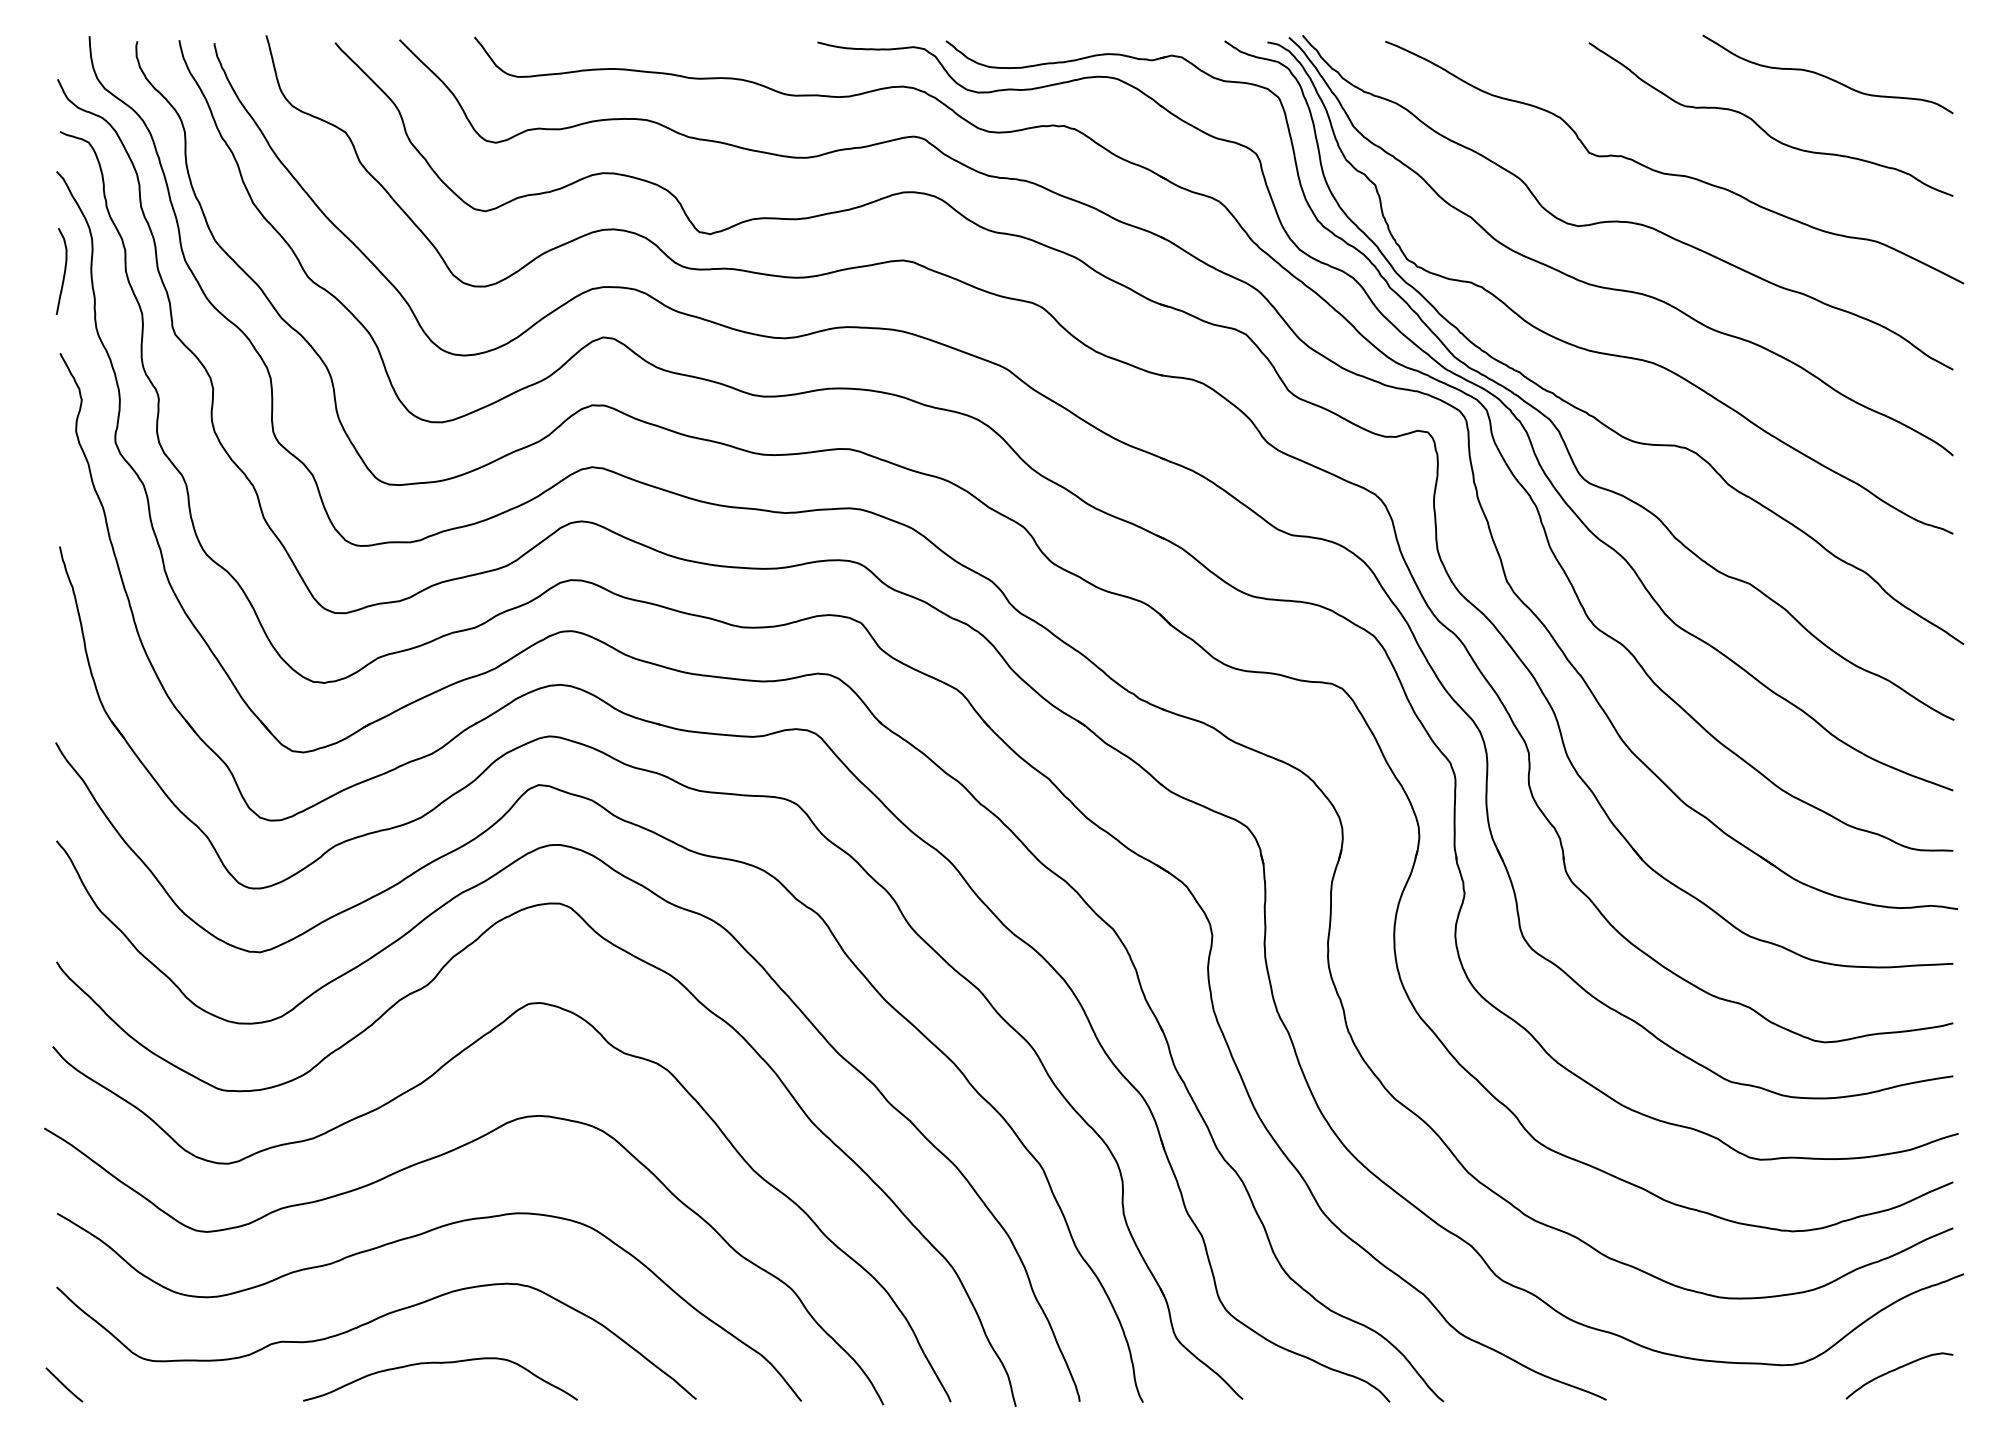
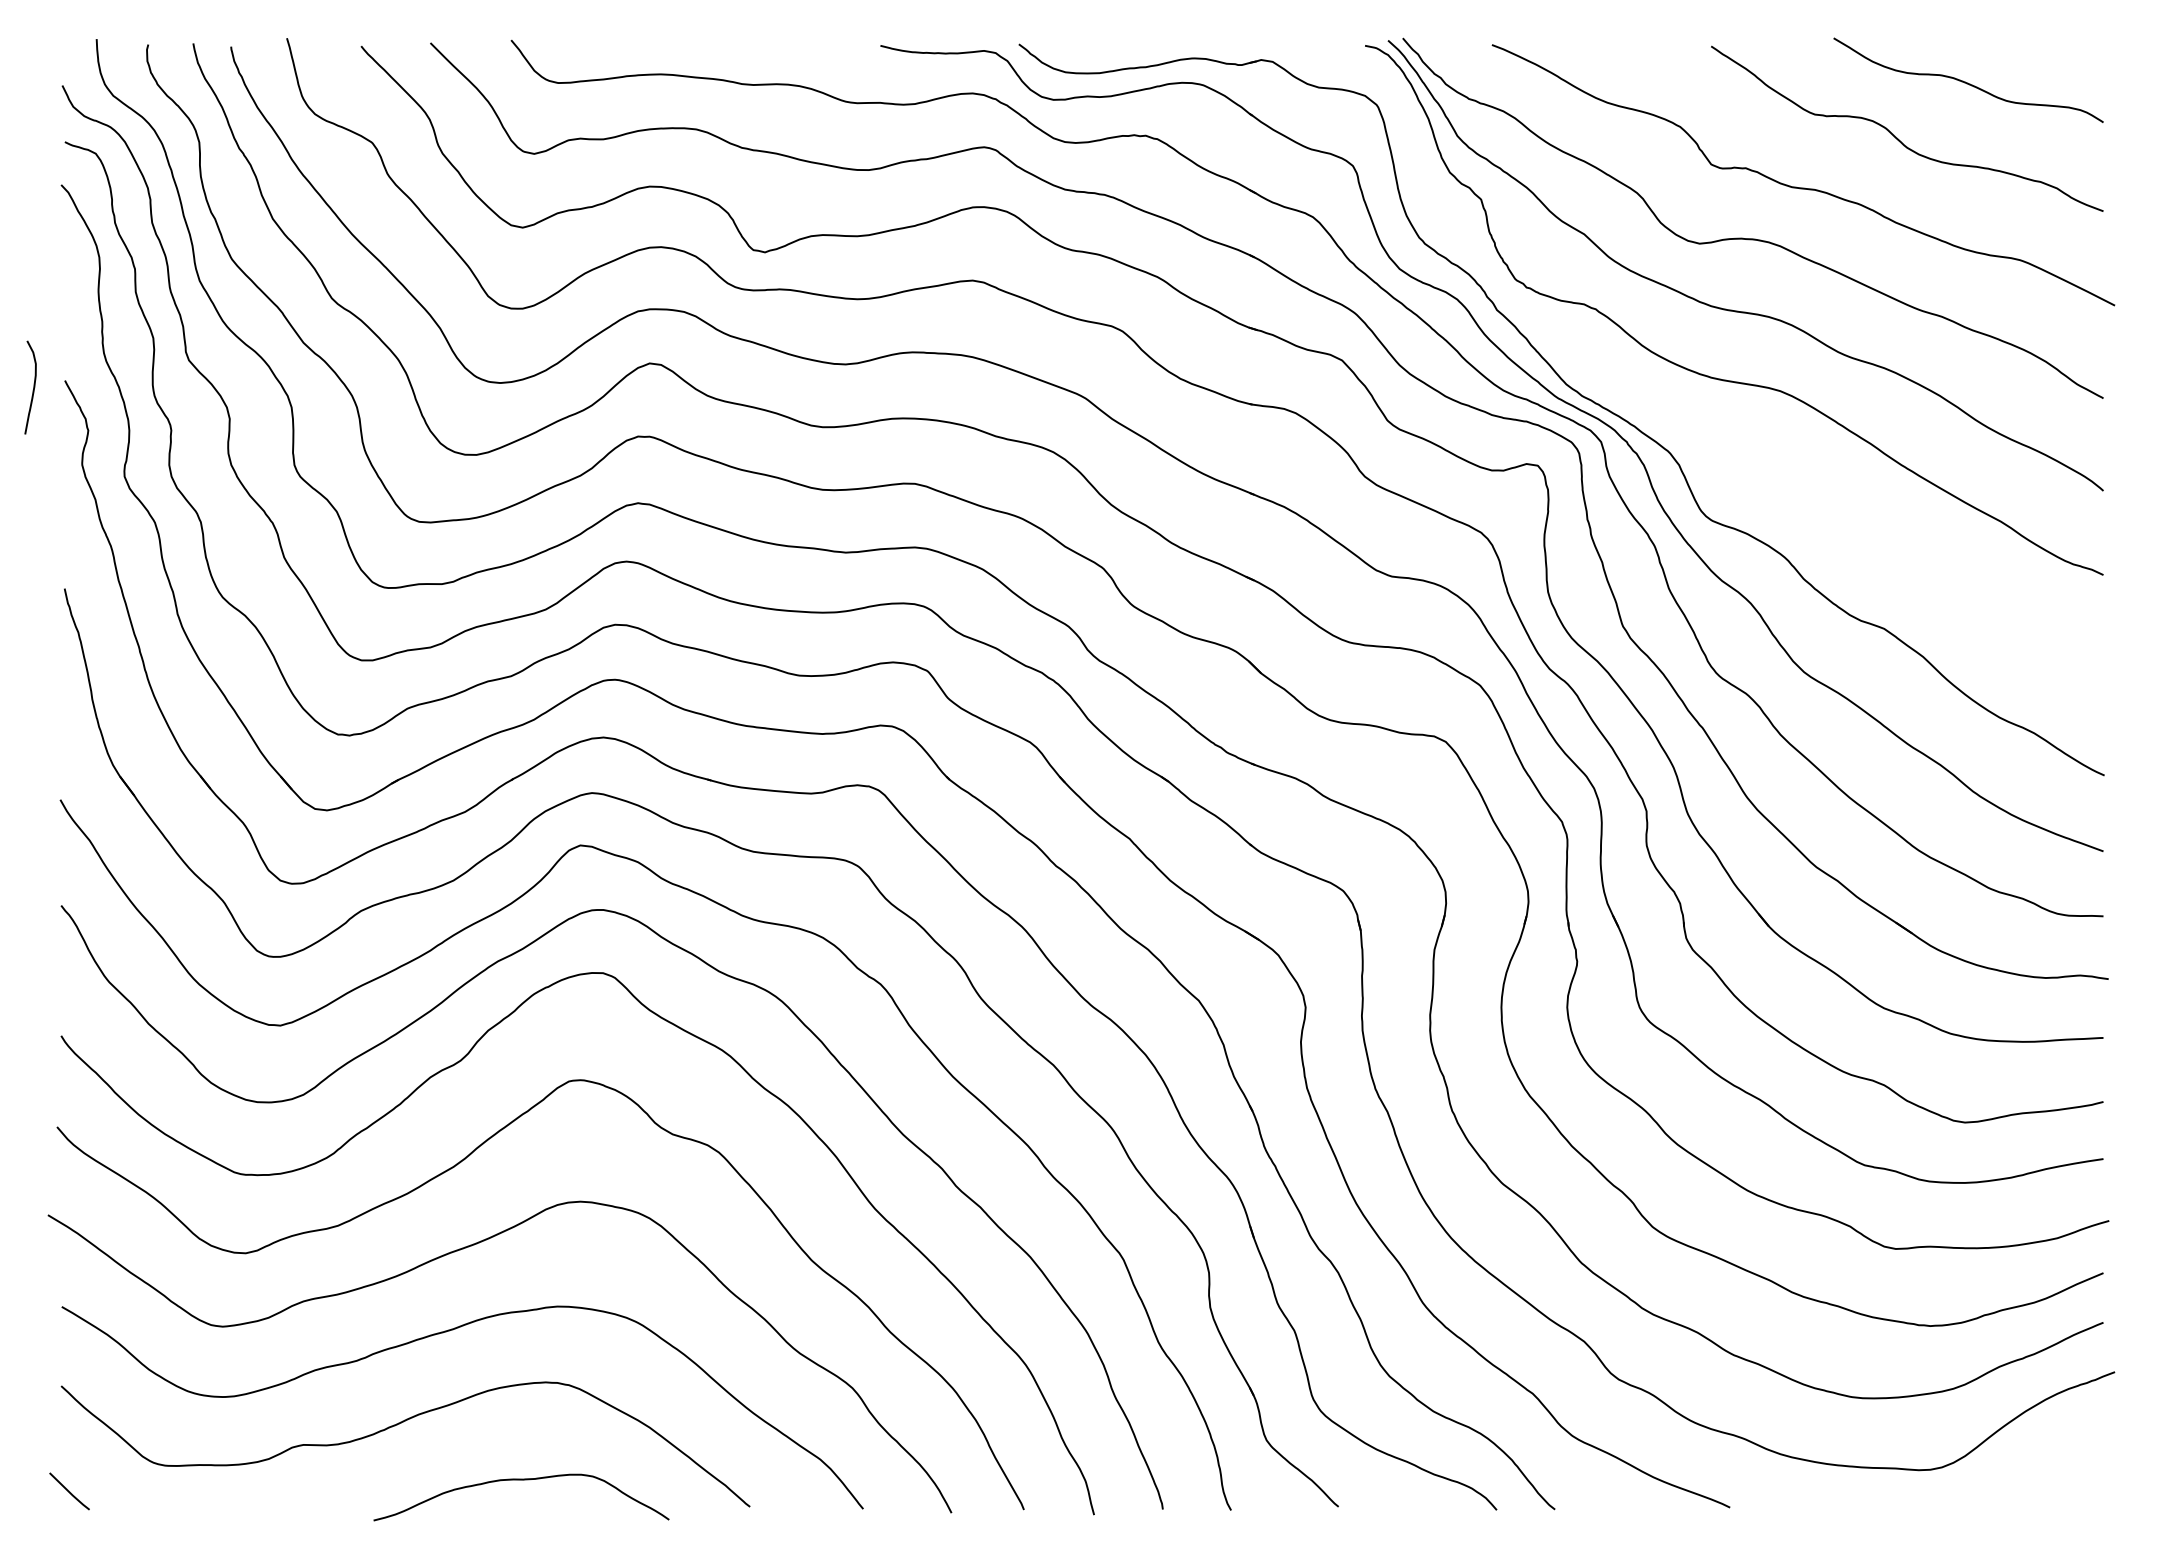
curve: (64, 271) -> (33, 387), moved
curve: (1561, 397) -> (1681, 428), removed
curve: (440, 1363) -> (521, 1480), moved
curve: (1896, 1370) -> (2042, 1475), removed

